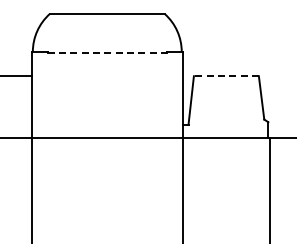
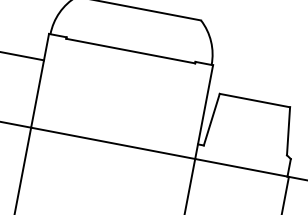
line: (107, 53) -> (130, 51), dashed -> solid
line: (225, 76) -> (253, 100), dashed -> solid

